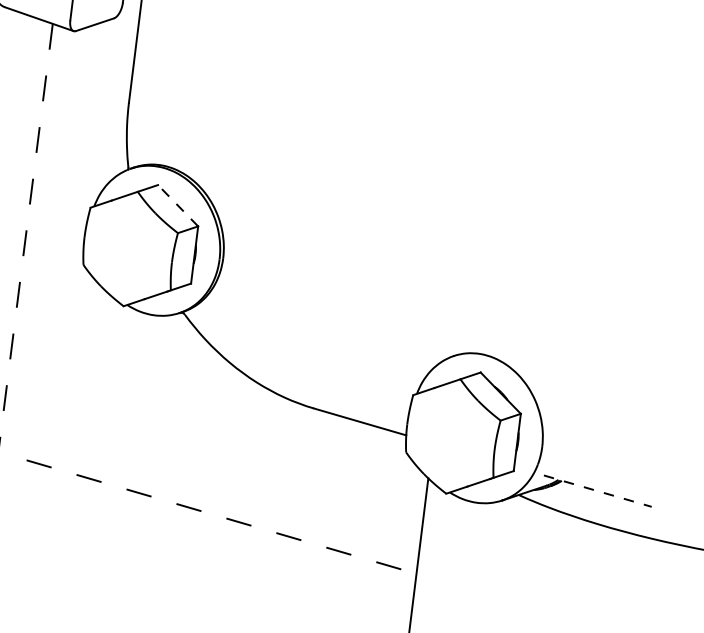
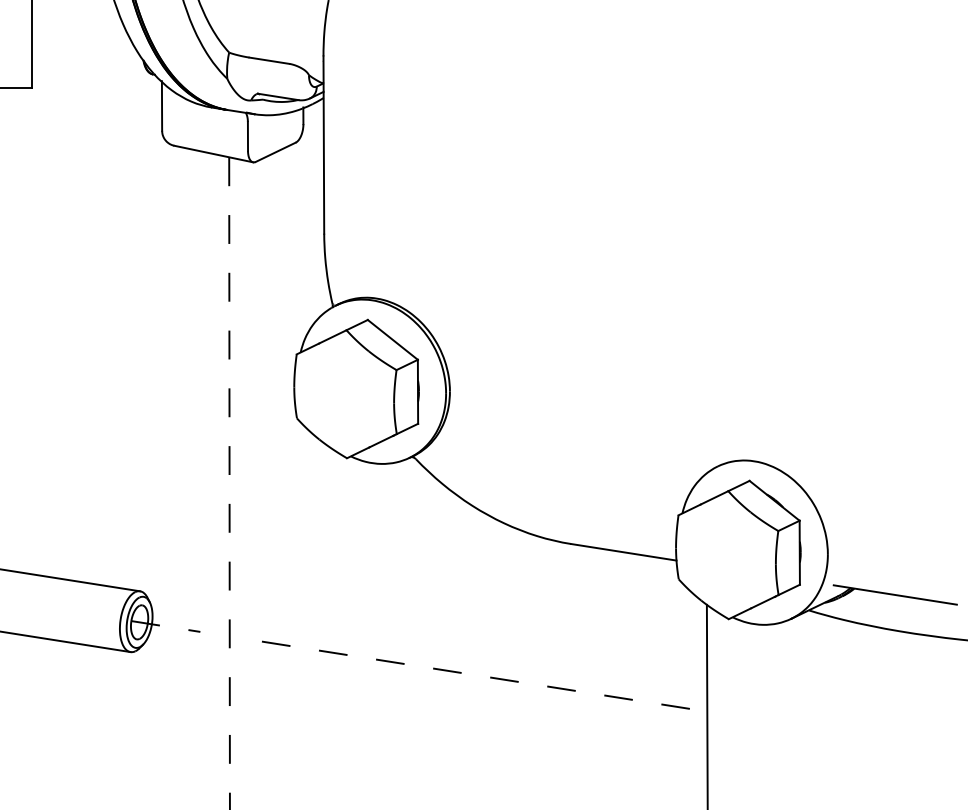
line: (177, 205) -> (392, 339), dashed -> solid
line: (597, 491) -> (895, 595), dashed -> solid

